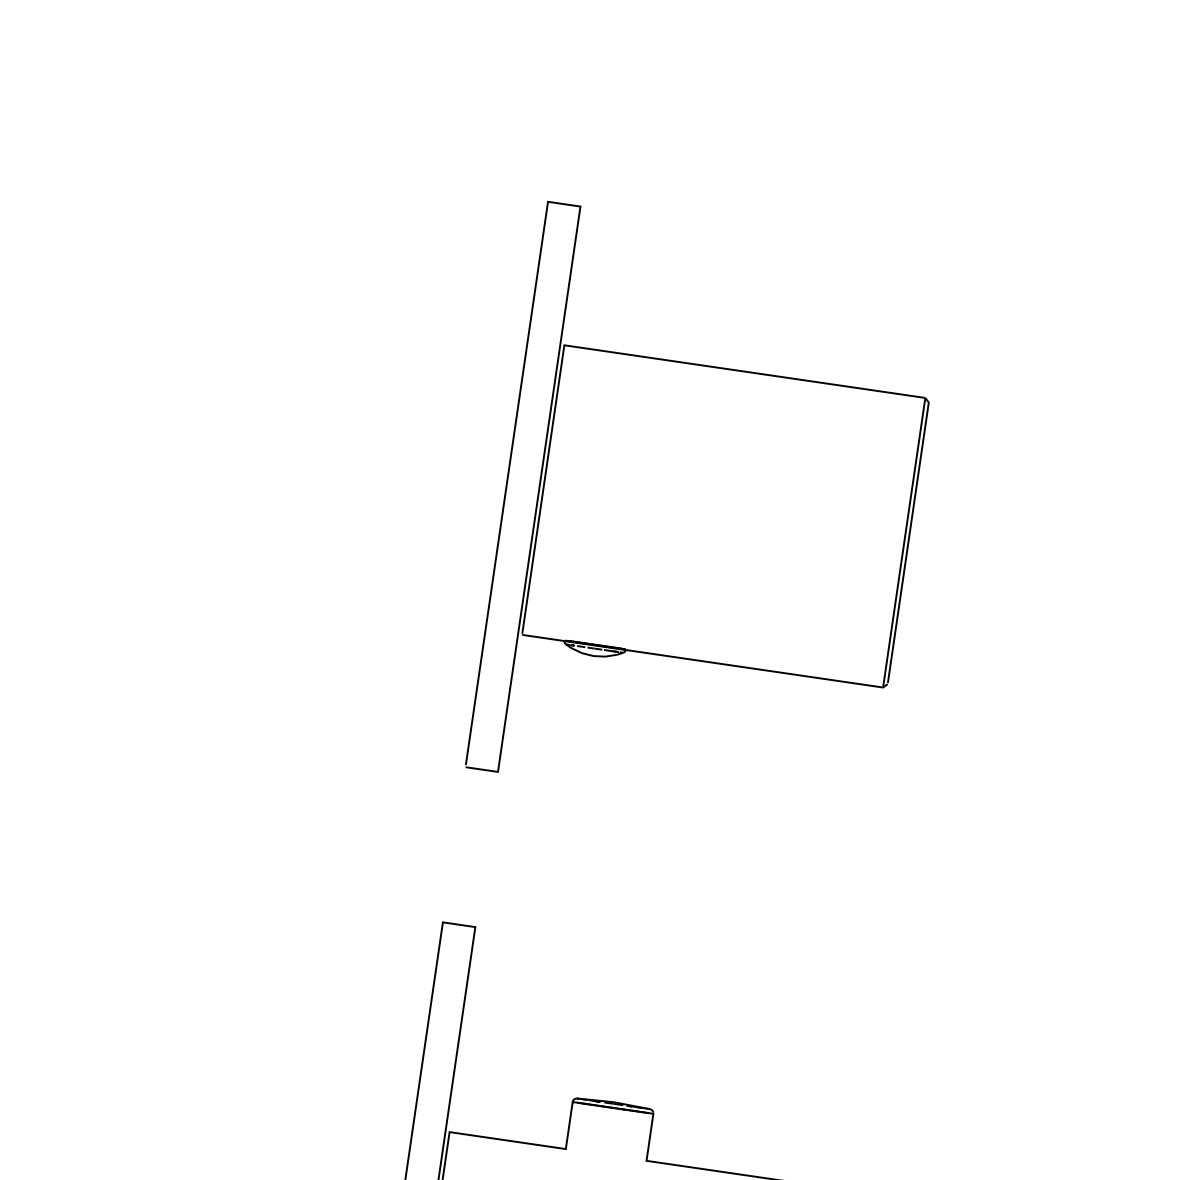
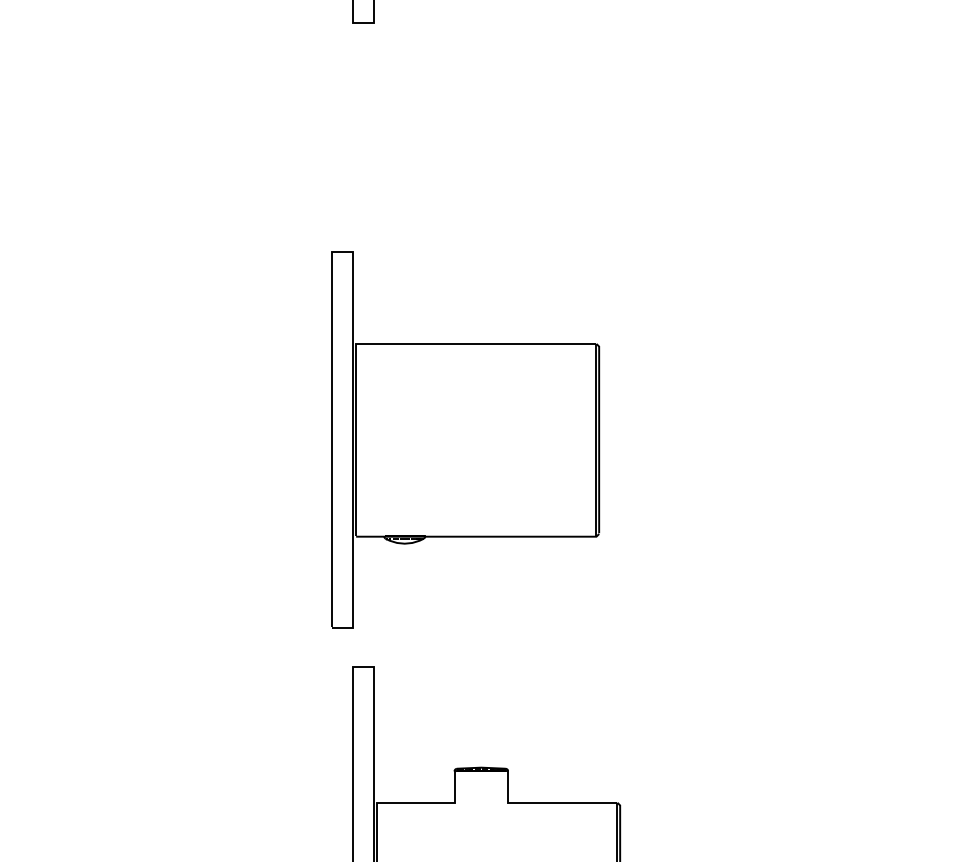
part: (707, 512) -> (465, 439), moved

